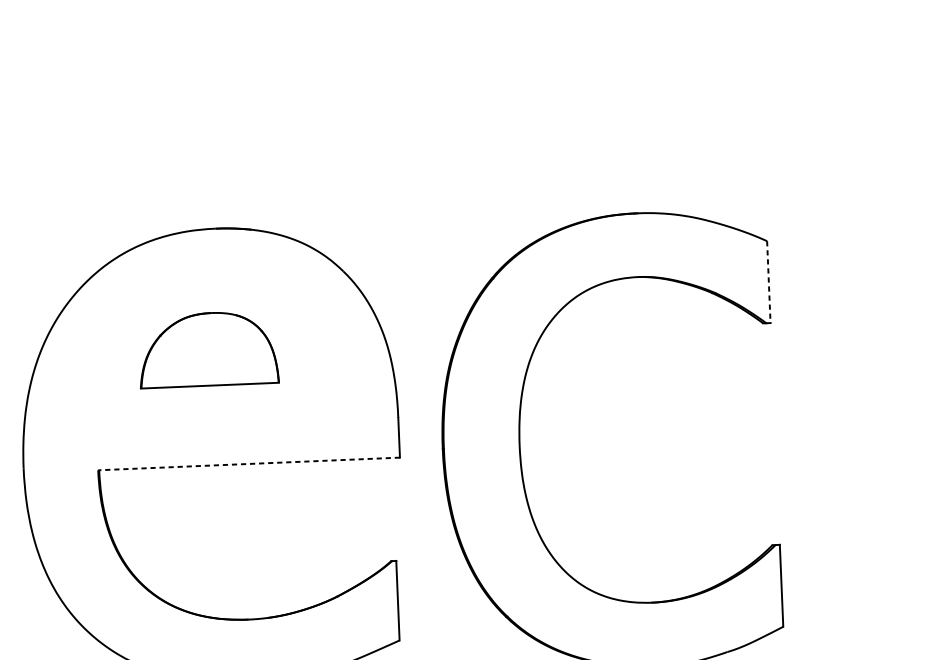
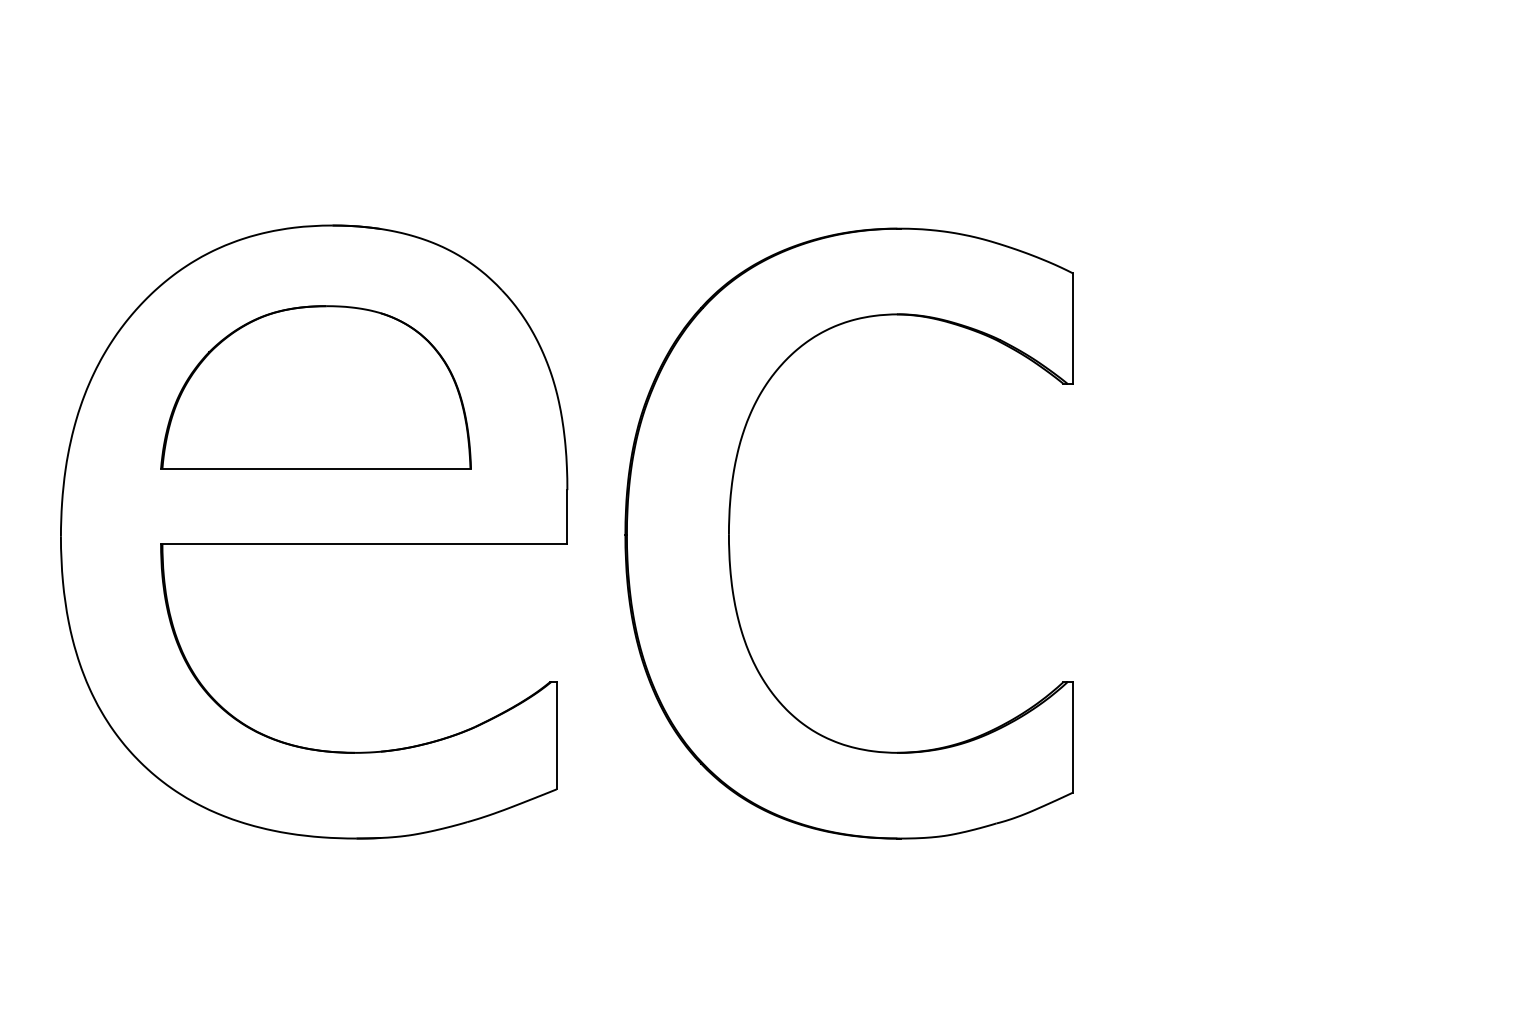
line: (769, 282) -> (1073, 329), dashed -> solid
part: (208, 349) -> (315, 387), size x1.67
line: (248, 463) -> (363, 543), dashed -> solid

